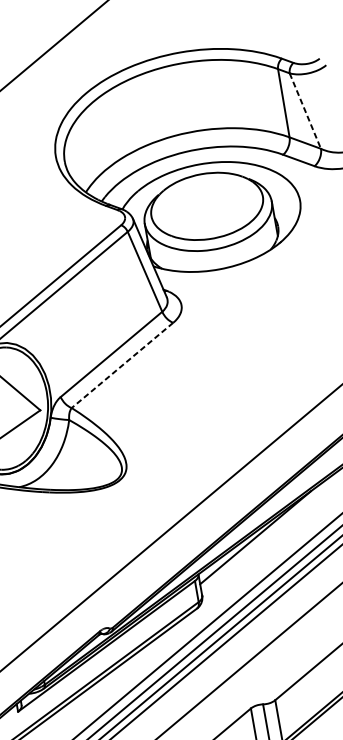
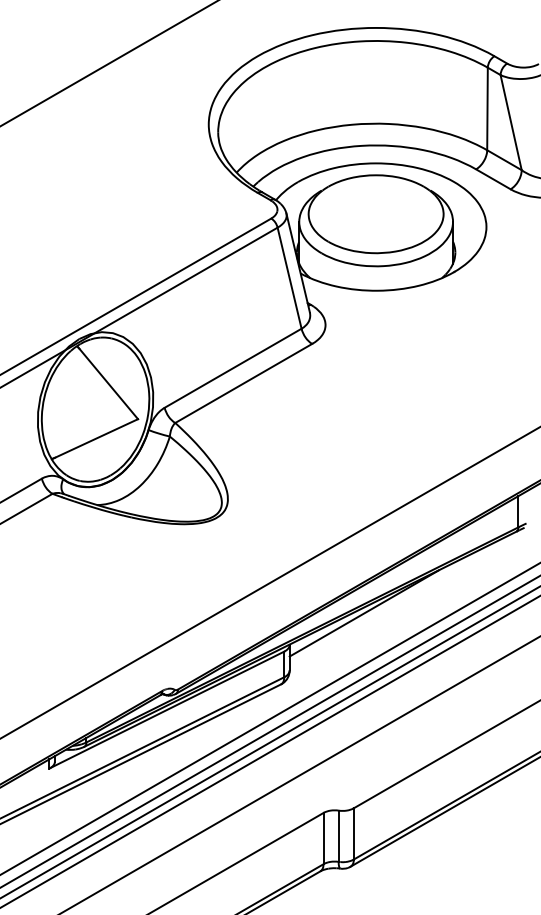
line: (305, 110) -> (511, 122), dashed -> solid
line: (122, 365) -> (243, 383), dashed -> solid

